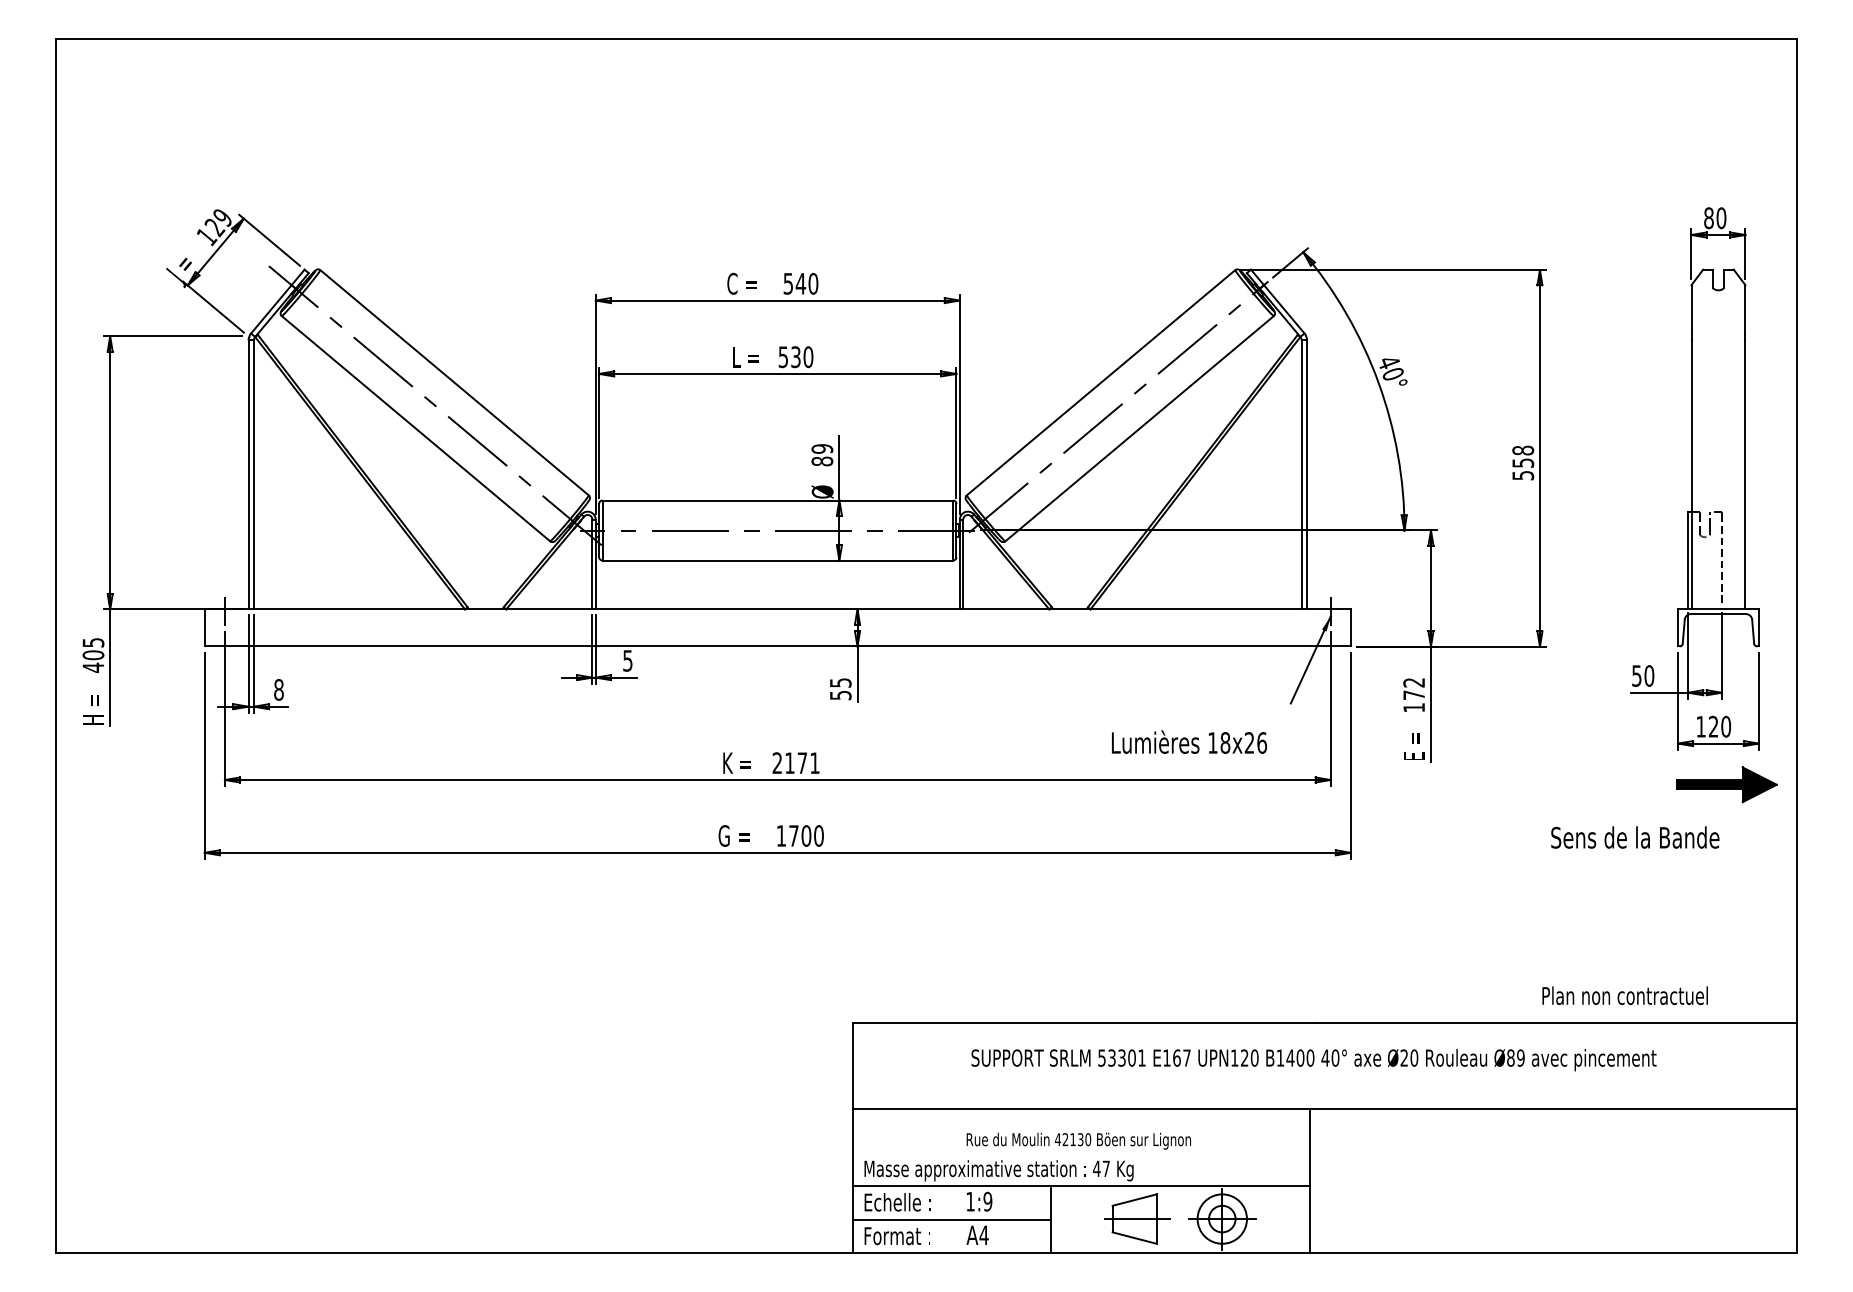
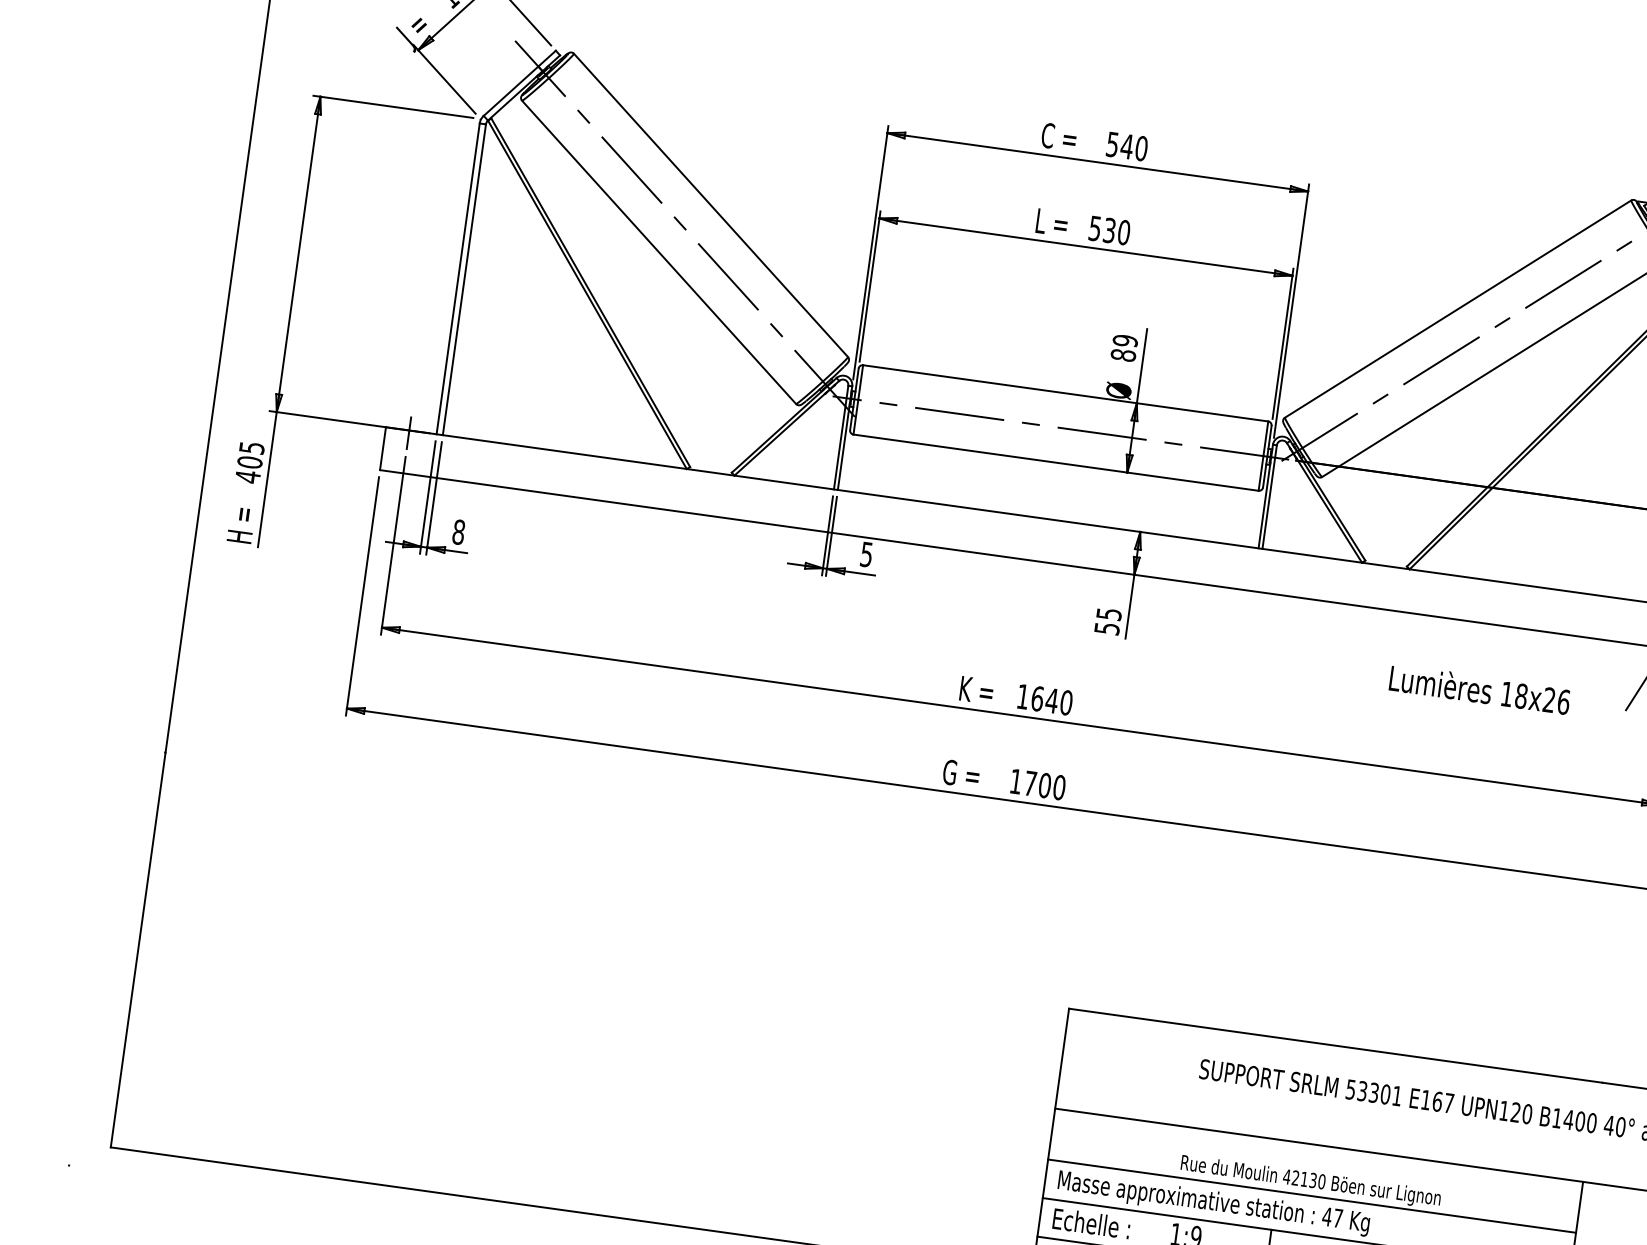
text: (1189, 741) -> (1480, 688), moved
text: (795, 763) -> (1043, 700), 2171 -> 1640
line: (1081, 1153) -> (1311, 1196), added

